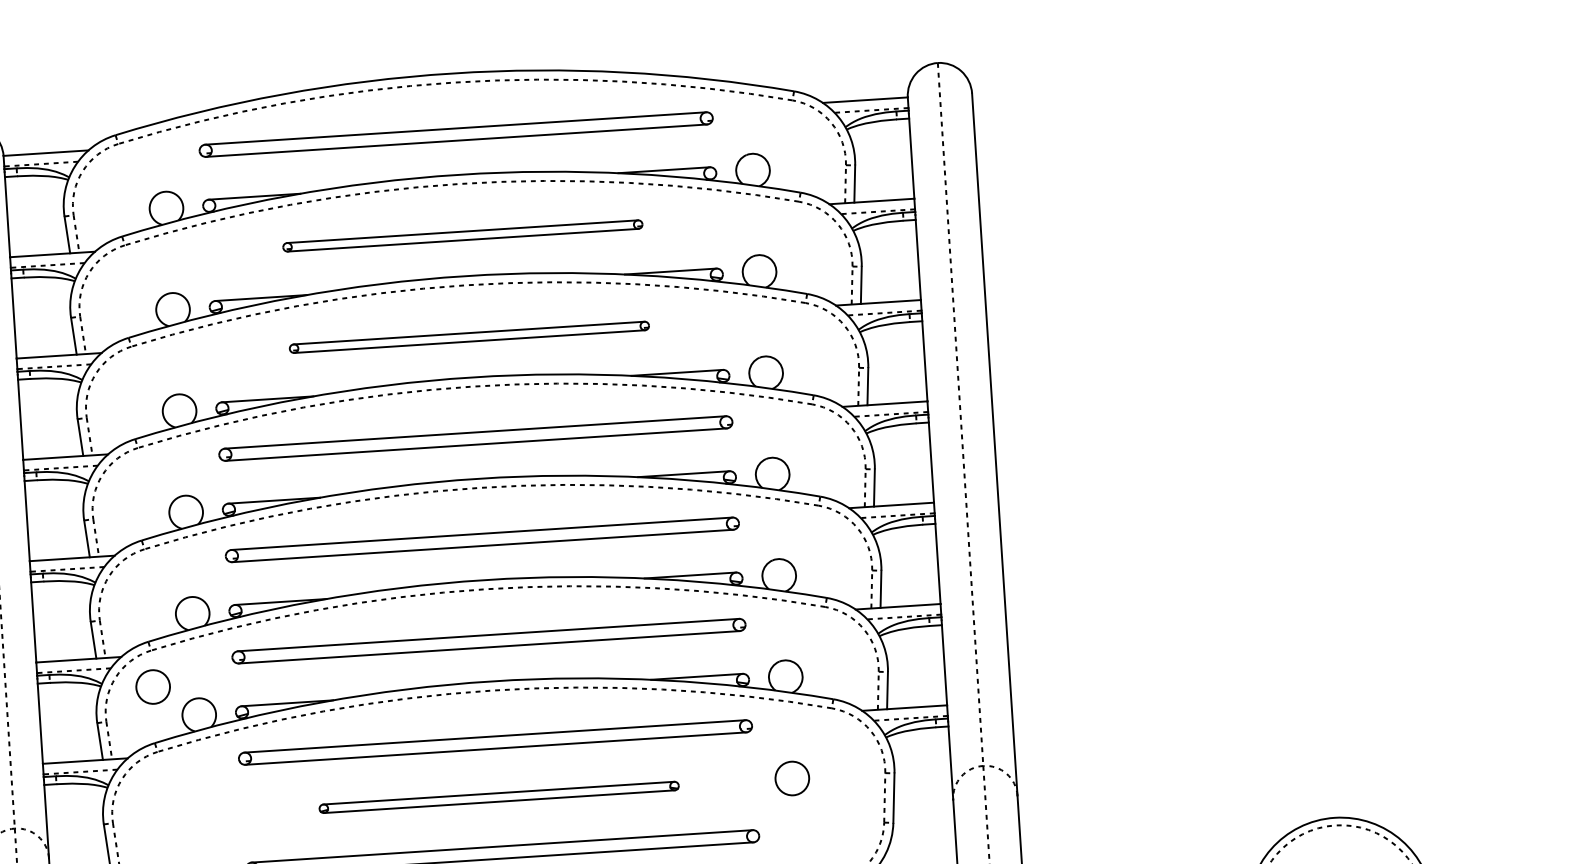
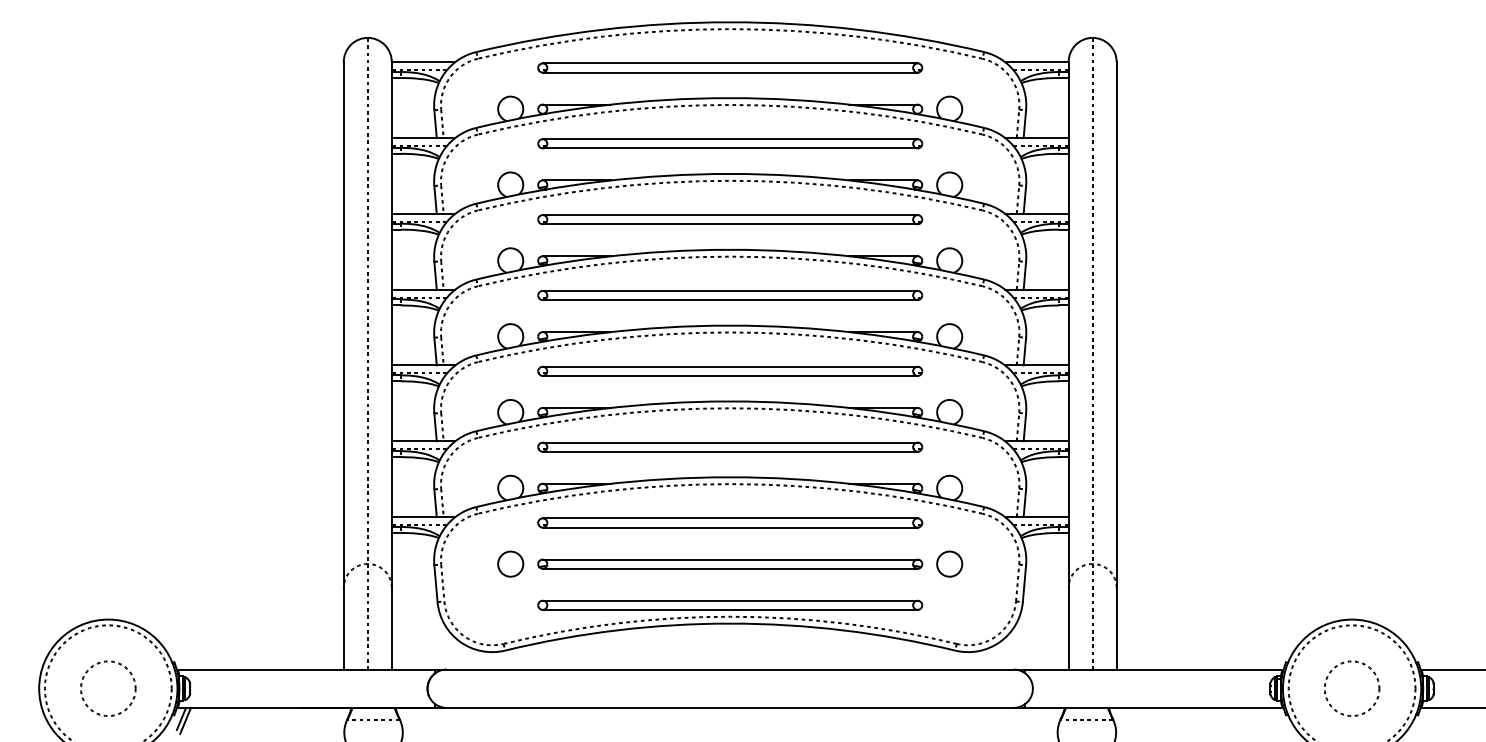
part: (463, 235) -> (730, 143), size x1.43
part: (469, 336) -> (730, 219), size x1.43
circle: (152, 686) -> (510, 563), moved
part: (499, 796) -> (730, 563), size x1.43

